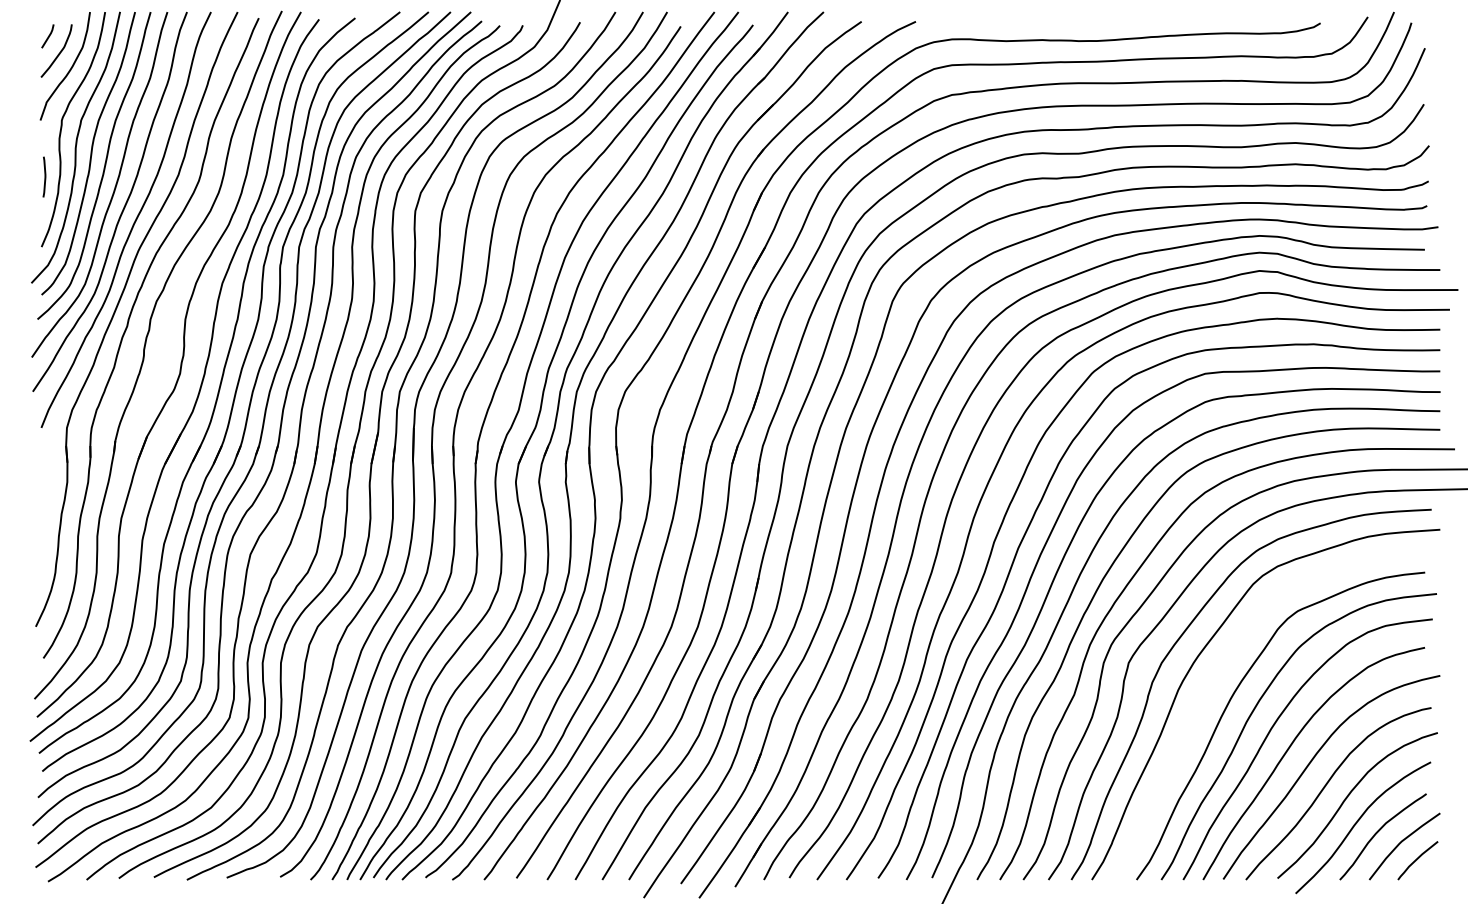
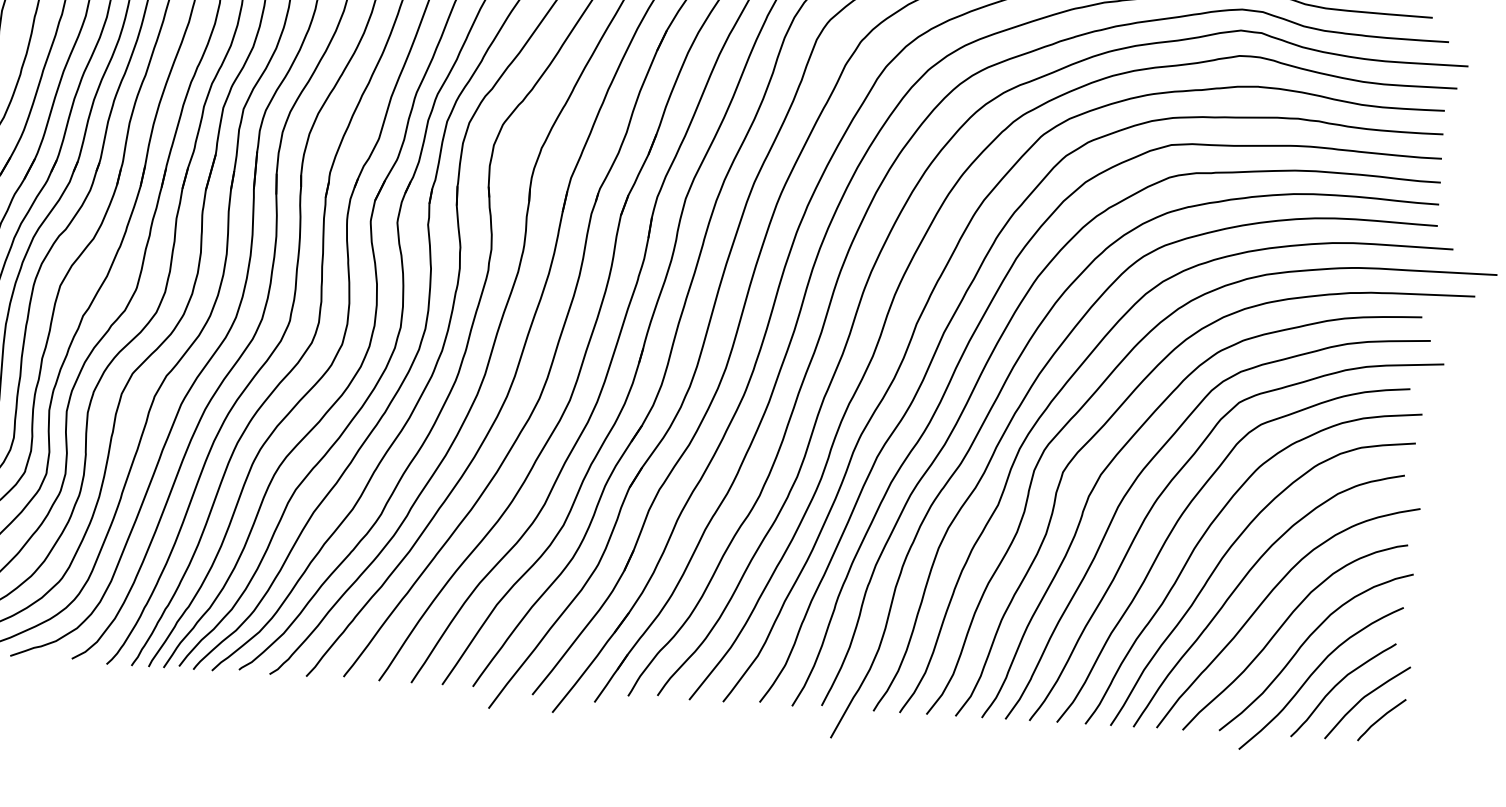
curve: (1218, 673) -> (1165, 490), added

